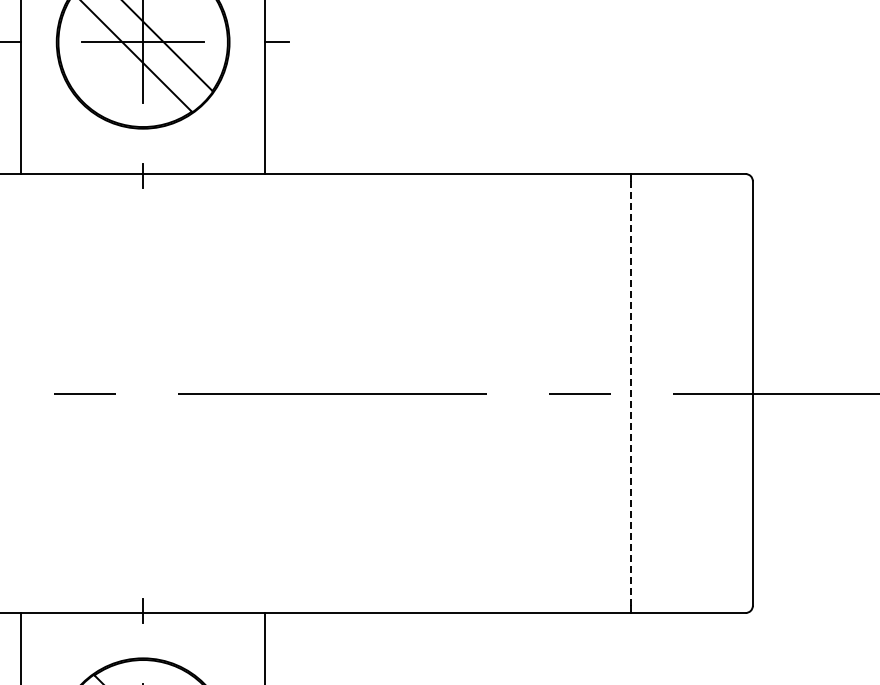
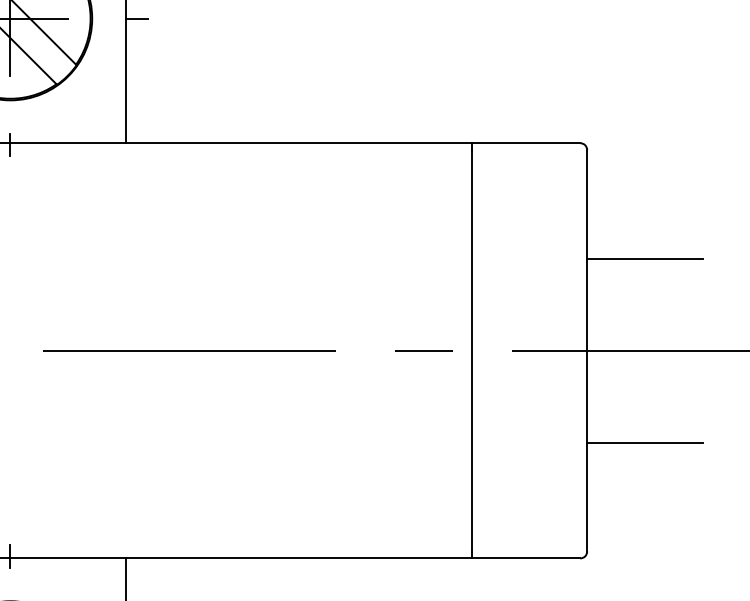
line: (813, 295) -> (644, 258), added
line: (630, 394) -> (471, 351), dashed -> solid
line: (813, 491) -> (644, 443), added

